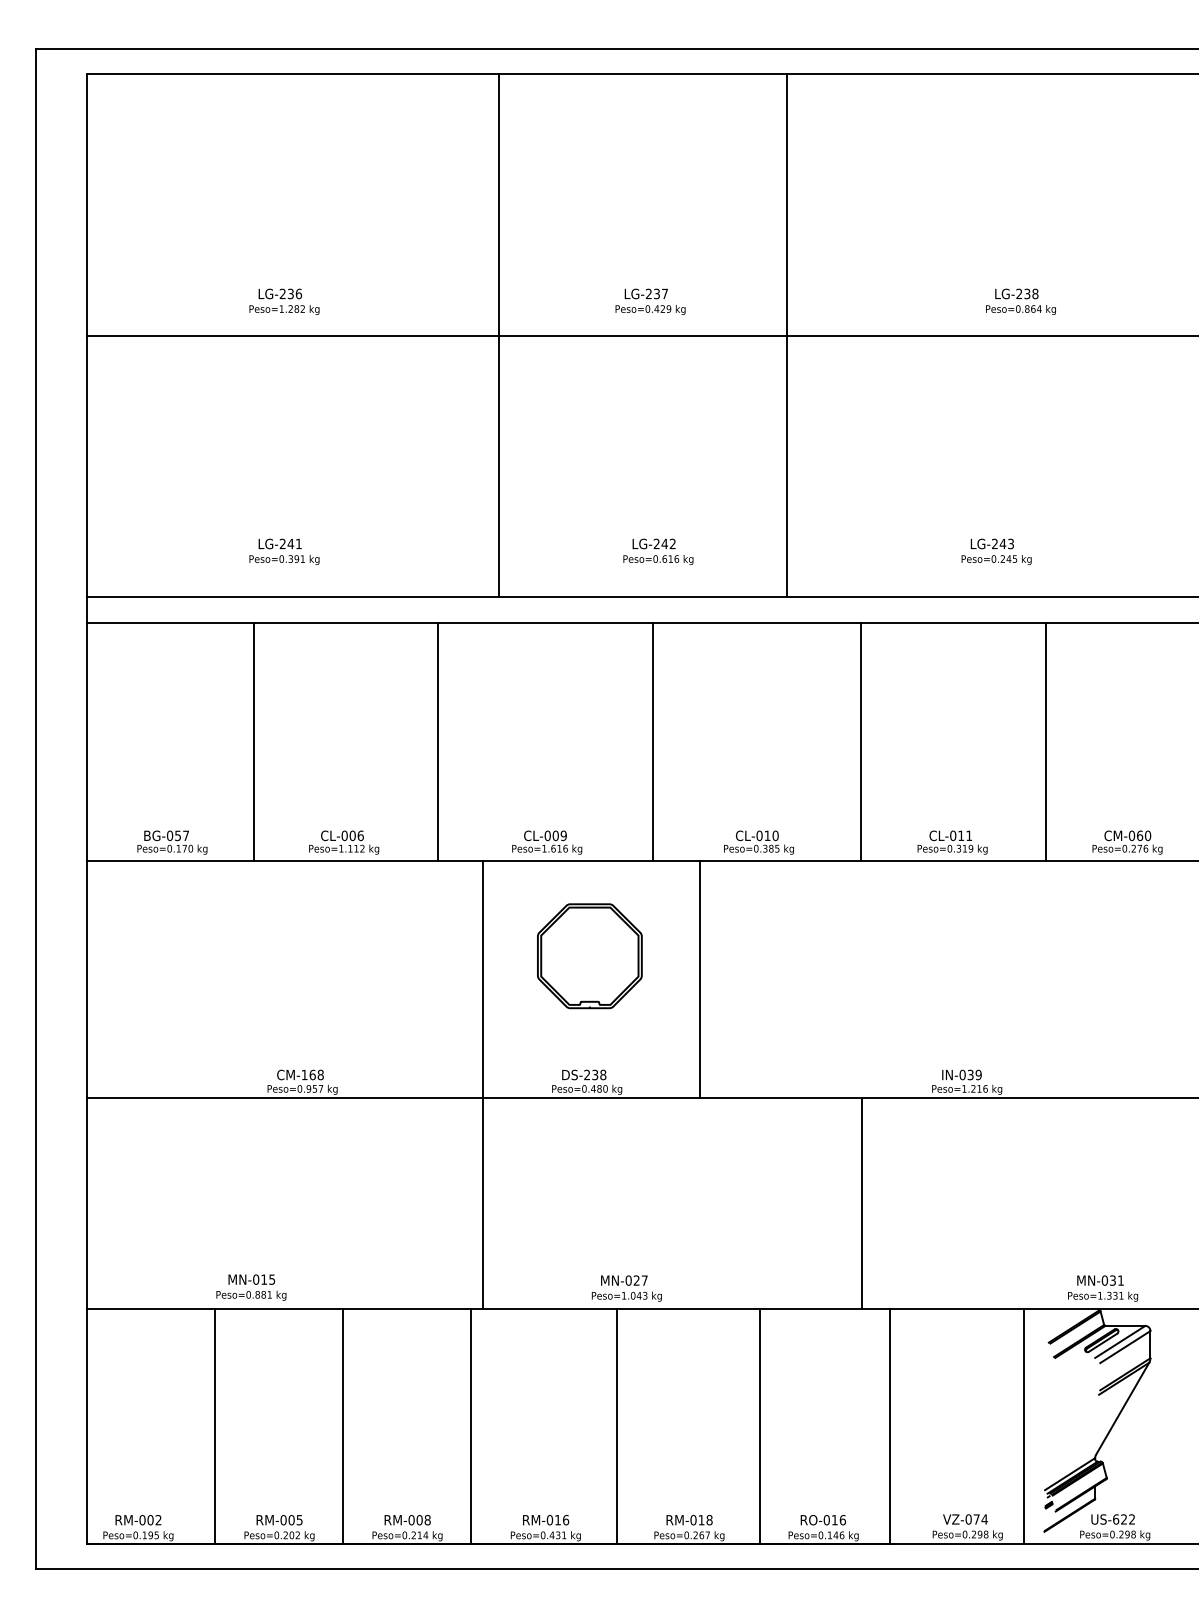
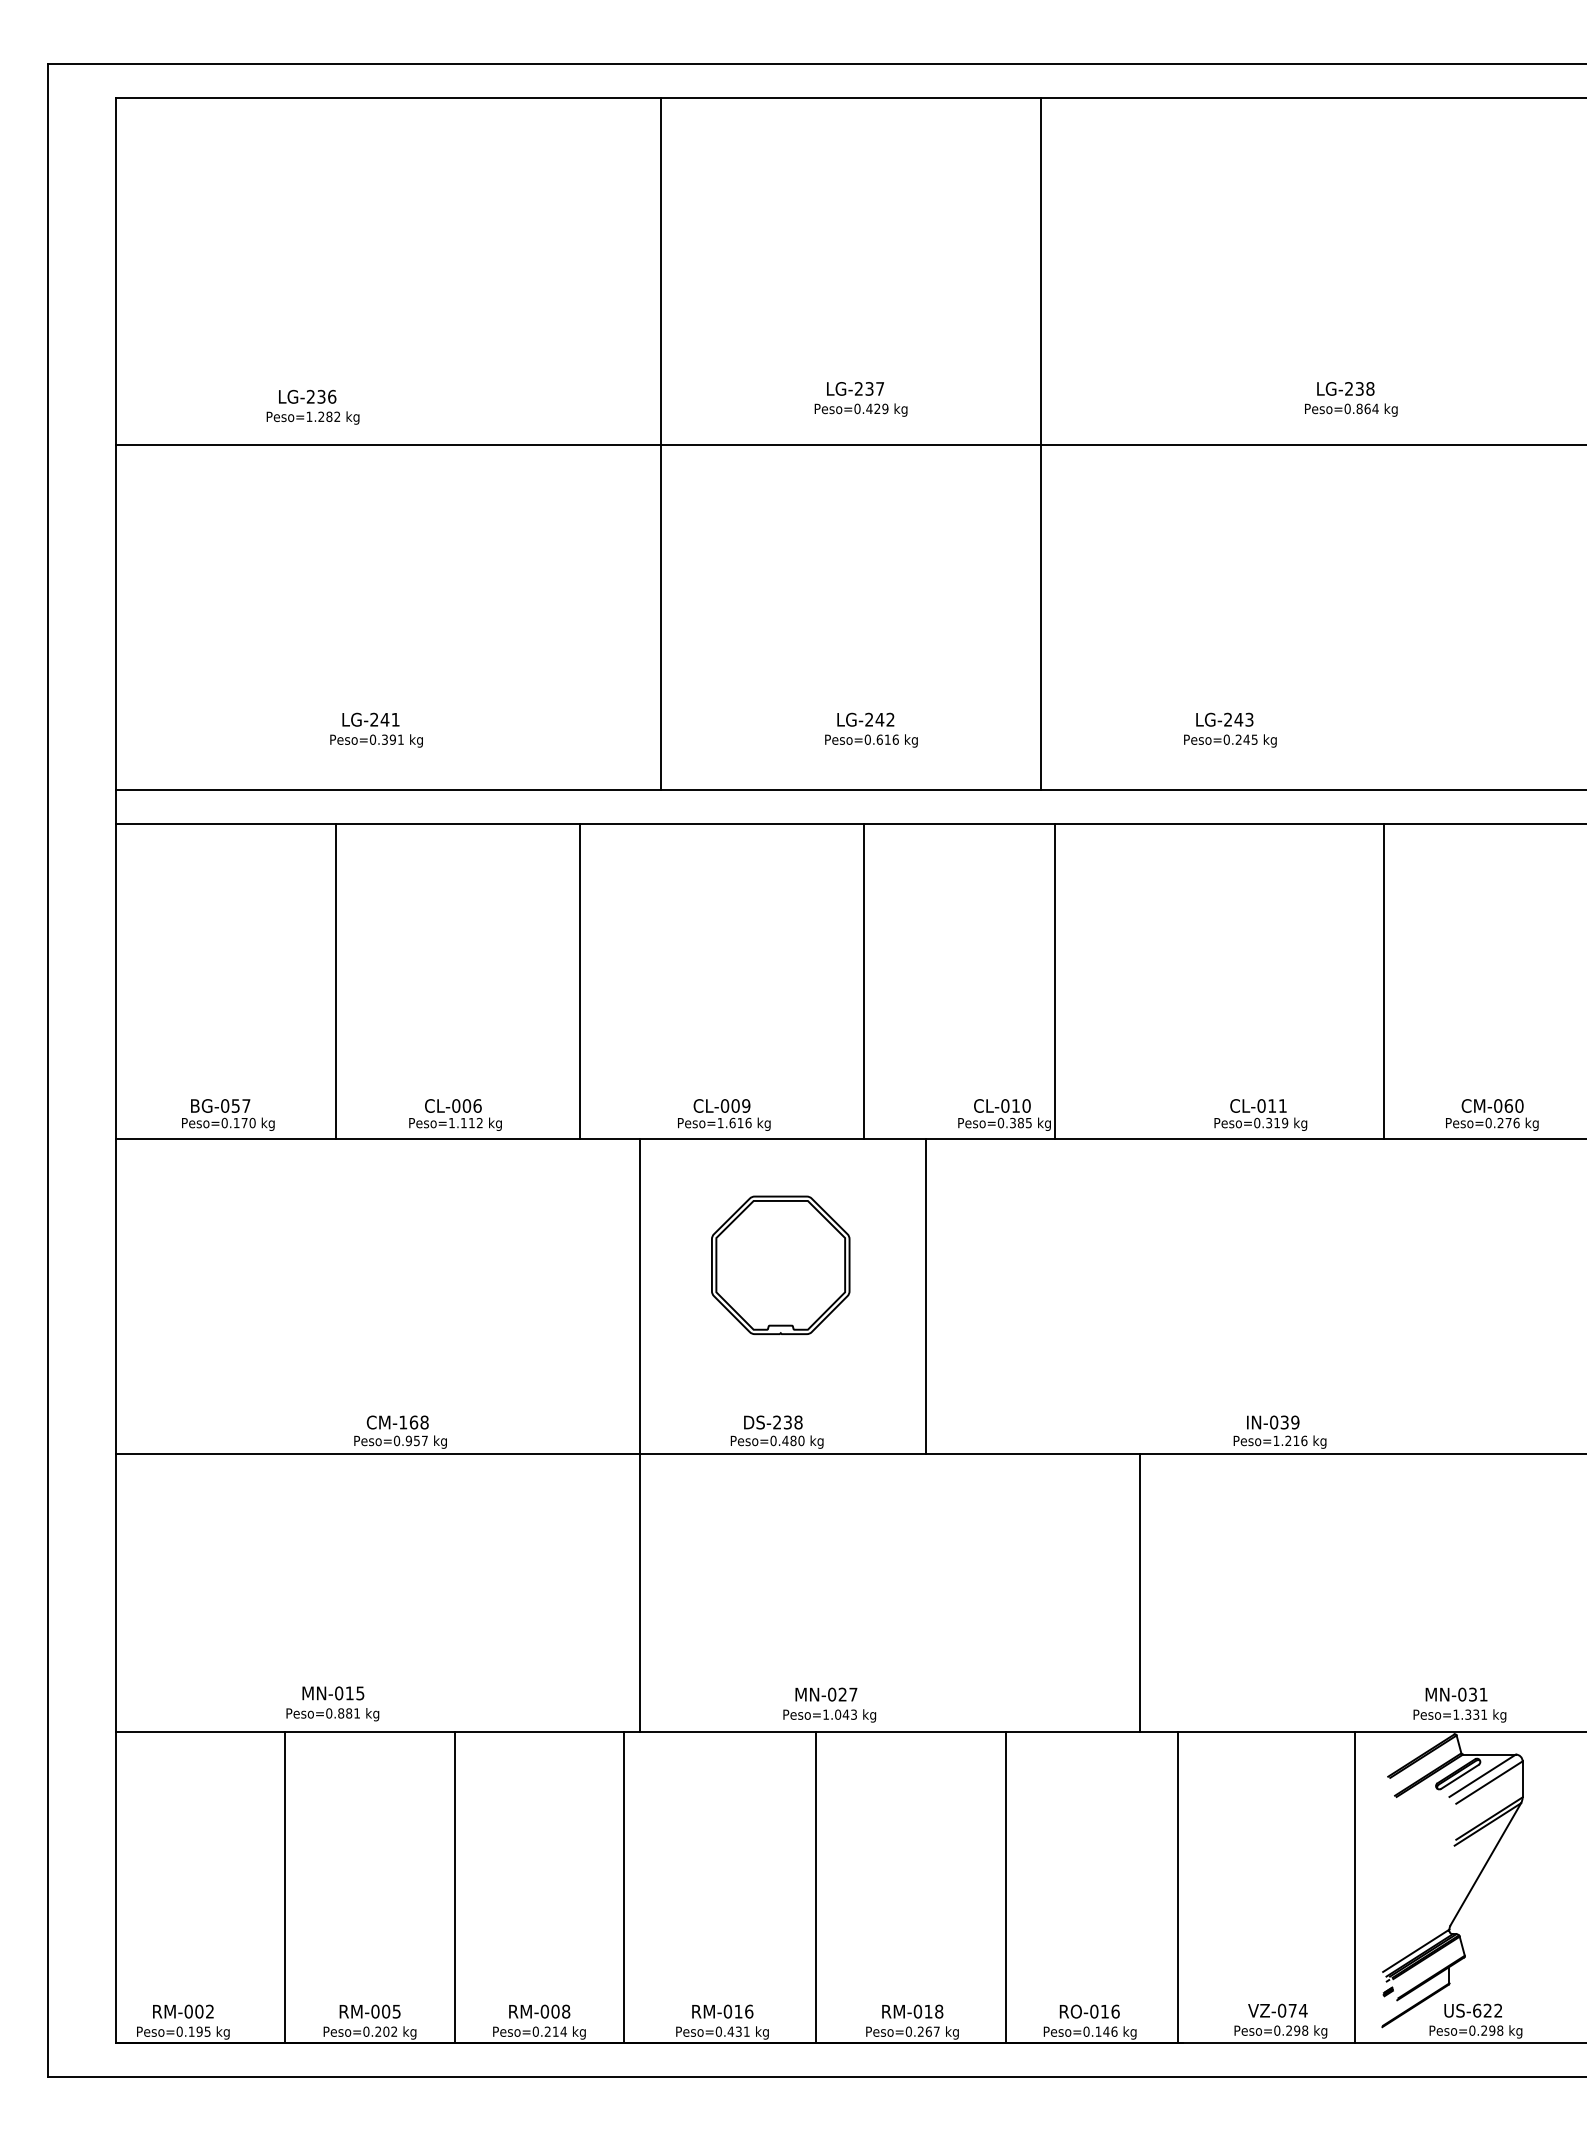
text: (284, 301) -> (313, 406), moved
text: (996, 551) -> (1230, 729), moved
line: (861, 741) -> (1055, 981), moved

